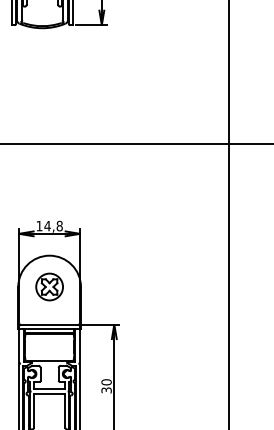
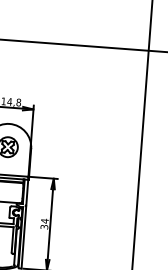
text: (106, 382) -> (44, 221), 30 -> 34

